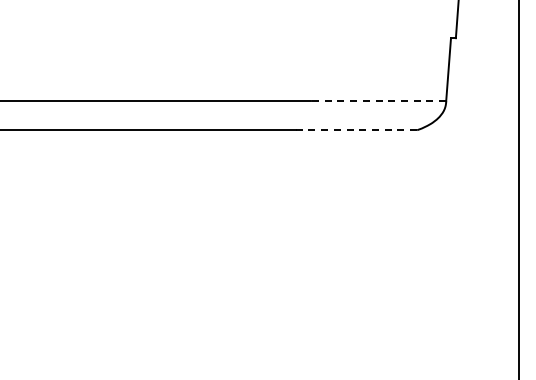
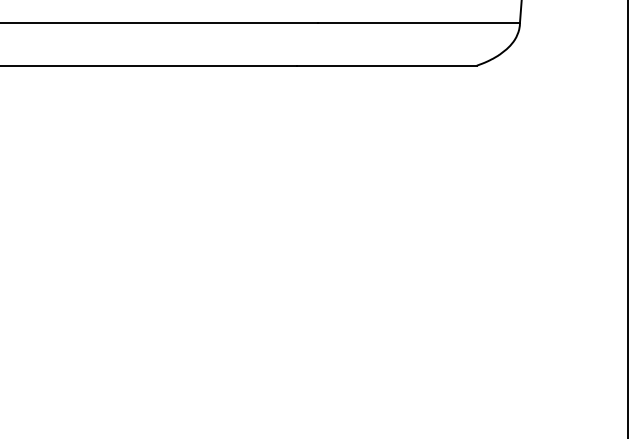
line: (378, 101) -> (419, 22), dashed -> solid
line: (356, 130) -> (386, 66), dashed -> solid

